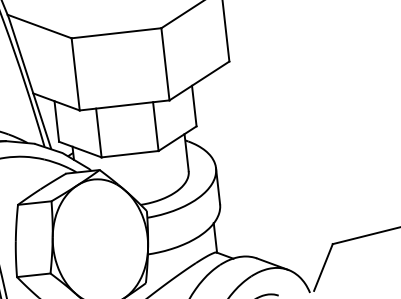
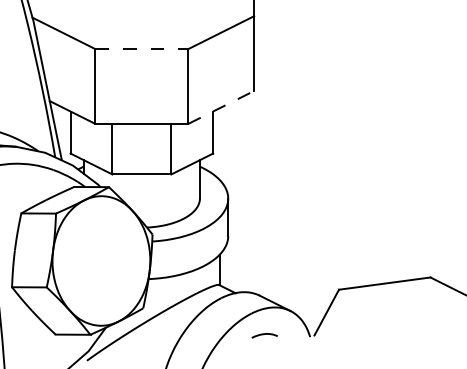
line: (116, 33) -> (141, 49), solid -> dashed
line: (199, 80) -> (221, 107), solid -> dashed

